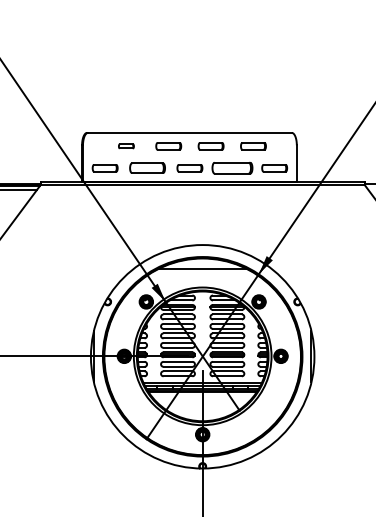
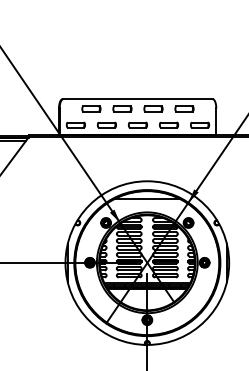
part: (126, 146) -> (91, 109), size x1.67
part: (147, 168) -> (106, 125), size x0.71
part: (231, 168) -> (168, 125), size x0.62

